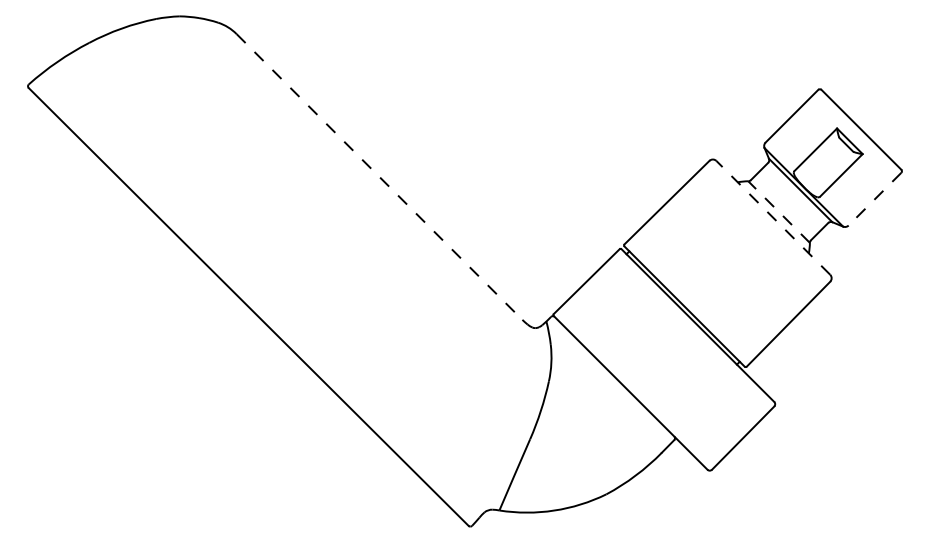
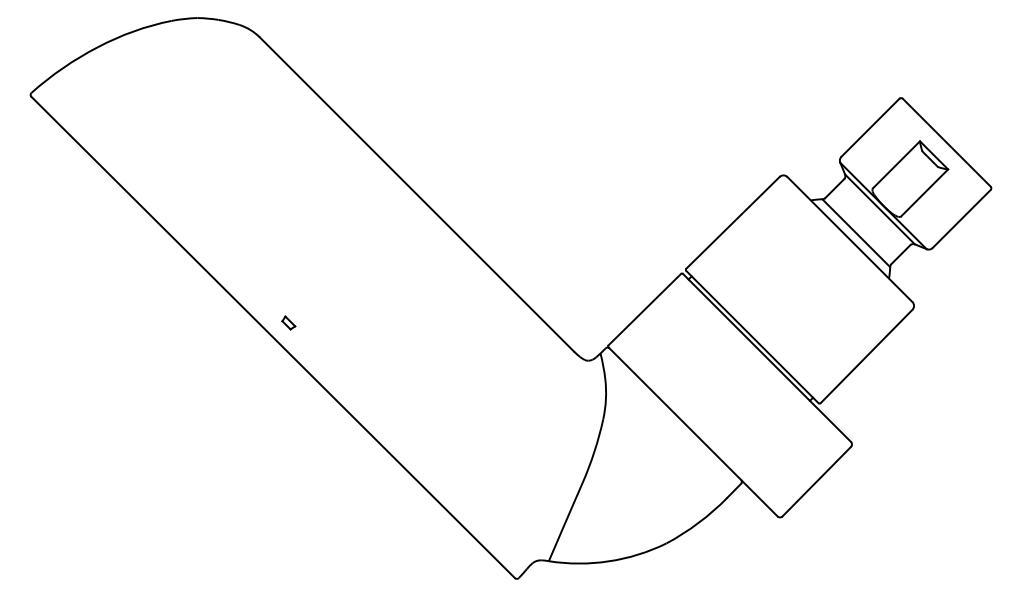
line: (379, 176) -> (417, 194), dashed -> solid
line: (874, 199) -> (961, 219), dashed -> solid
line: (779, 212) -> (856, 233), dashed -> solid
line: (772, 217) -> (849, 239), dashed -> solid
part: (262, 293) -> (288, 322), added

